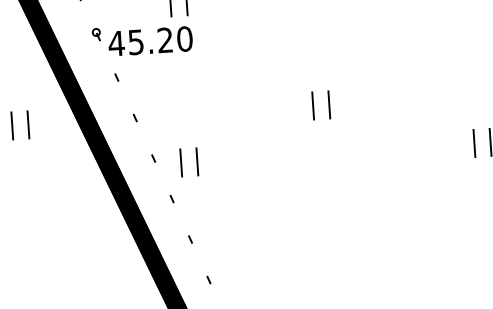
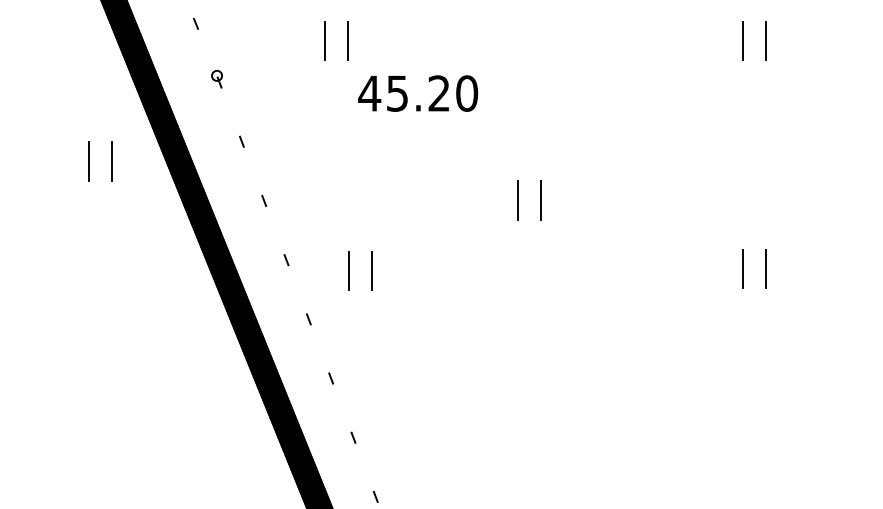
text: (150, 41) -> (418, 93), moved
part: (12, 125) -> (89, 161), moved
part: (181, 162) -> (349, 270), moved

